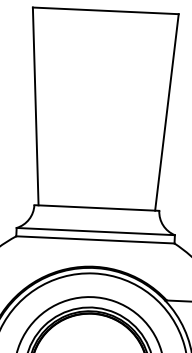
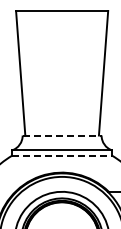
line: (97, 207) -> (62, 135), solid -> dashed
line: (95, 239) -> (62, 155), solid -> dashed

